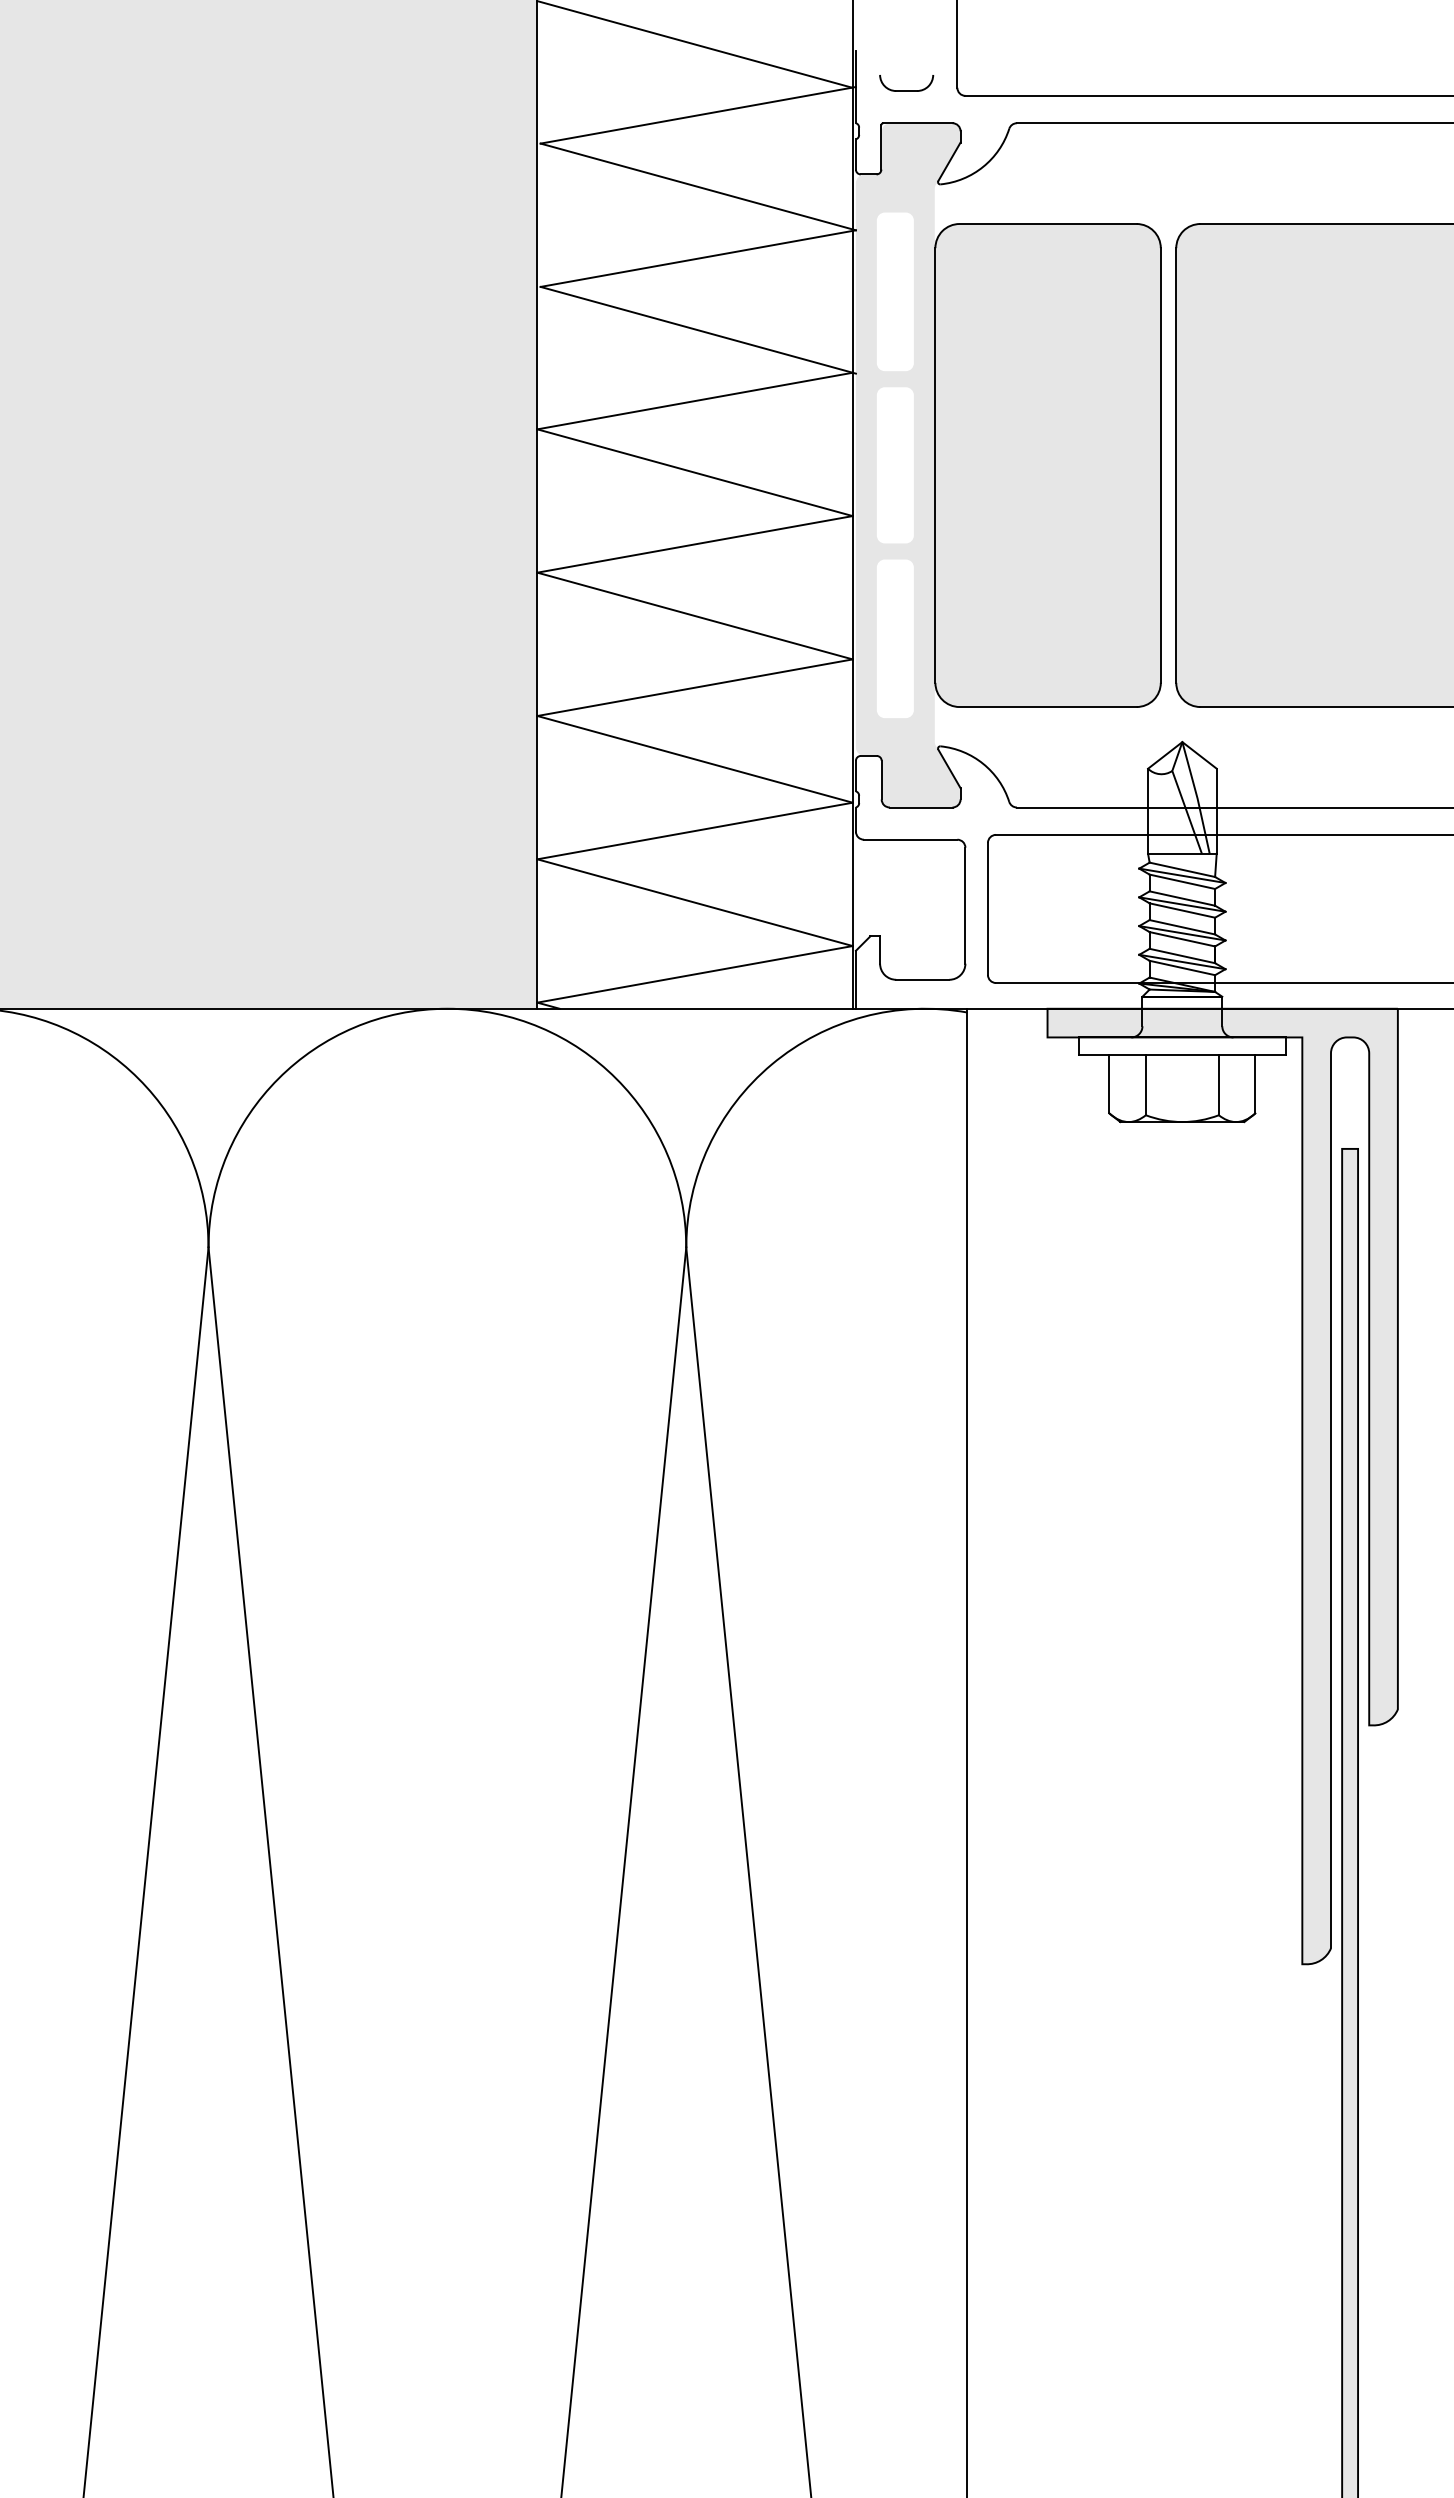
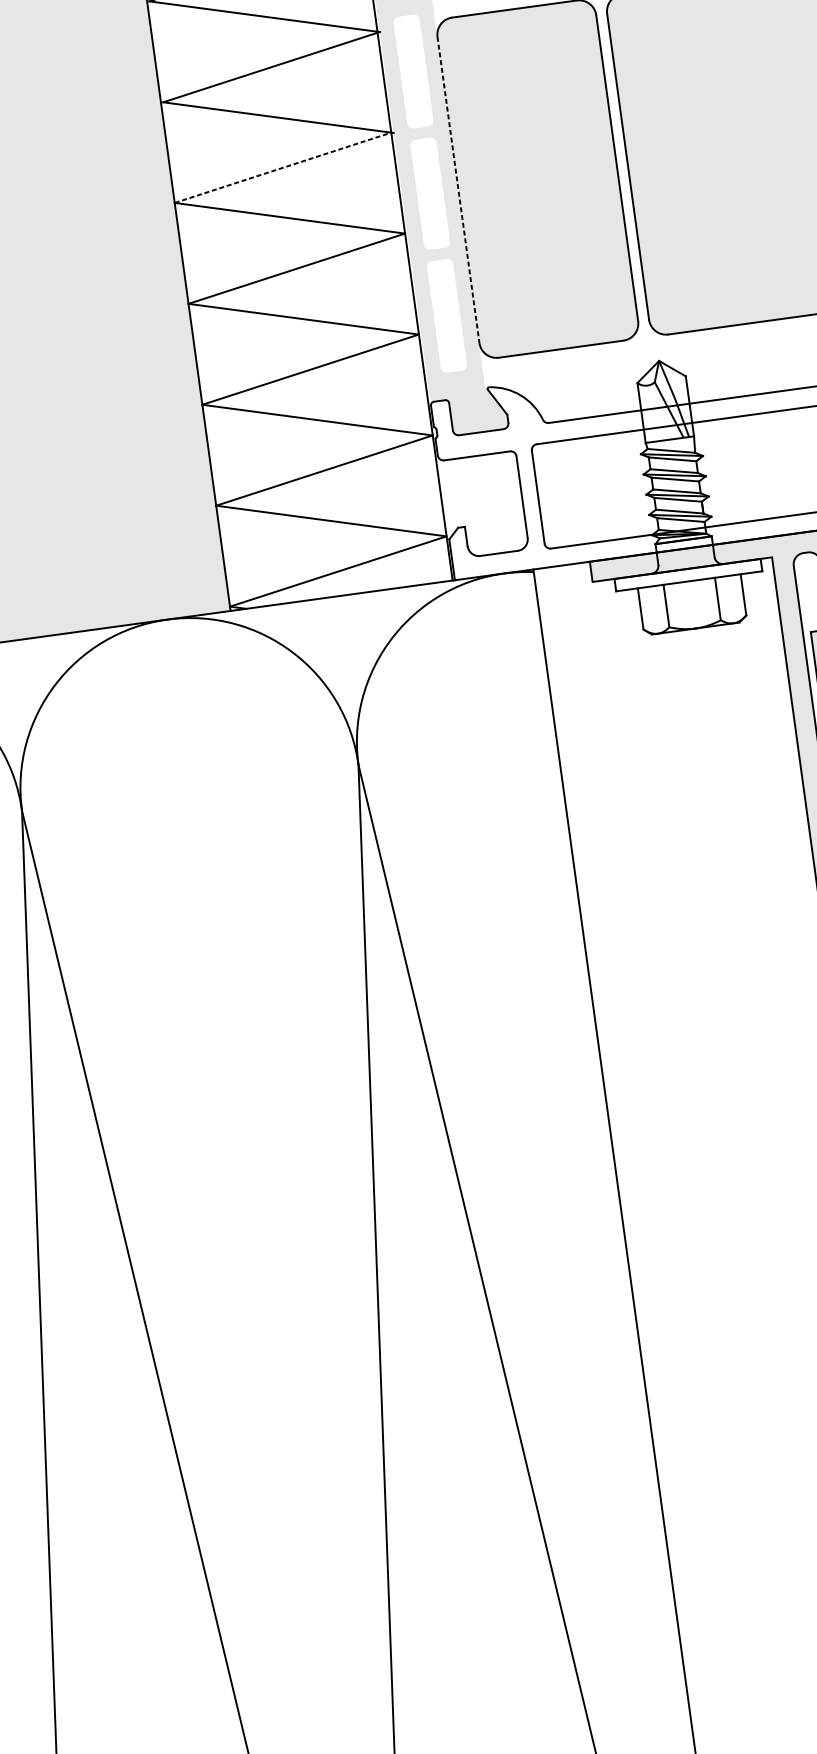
line: (695, 400) -> (283, 167), solid -> dashed
line: (935, 466) -> (458, 190), solid -> dashed

